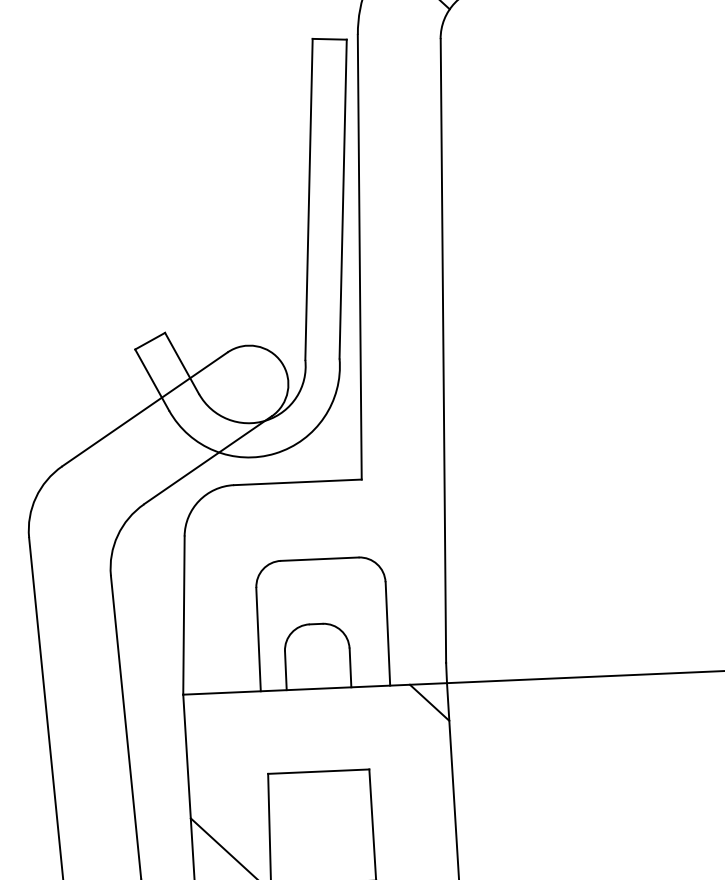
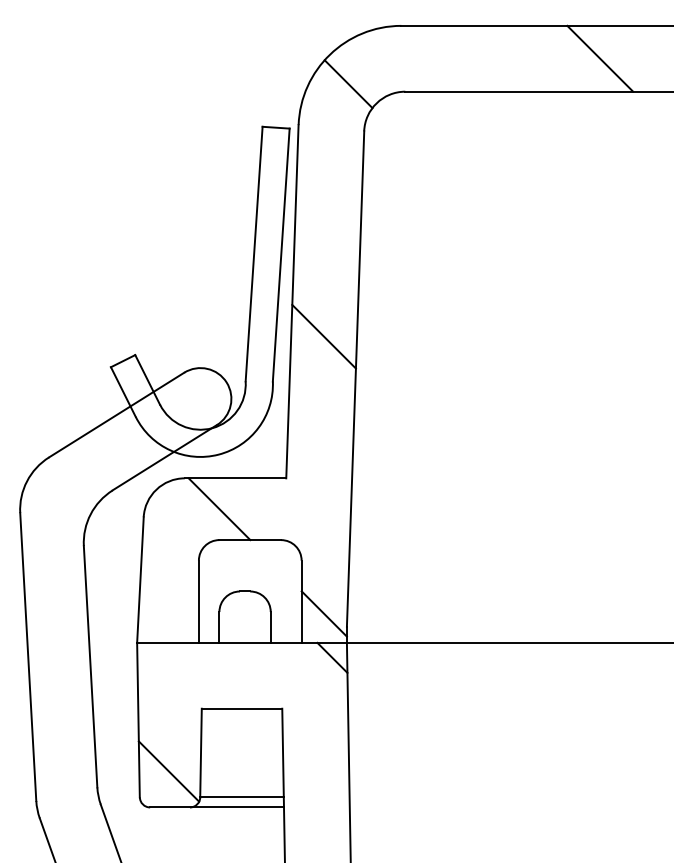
line: (400, 299) -> (323, 336), added
line: (279, 522) -> (219, 509), added
line: (415, 647) -> (323, 613), added

